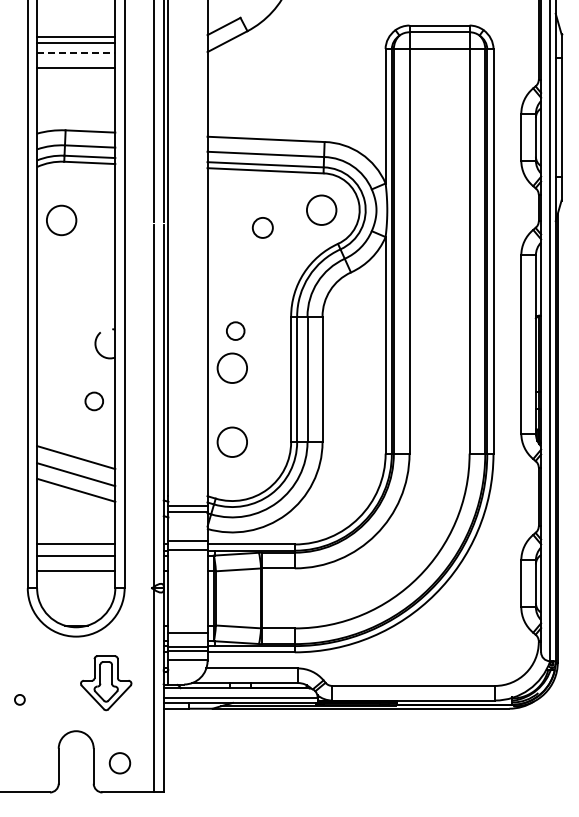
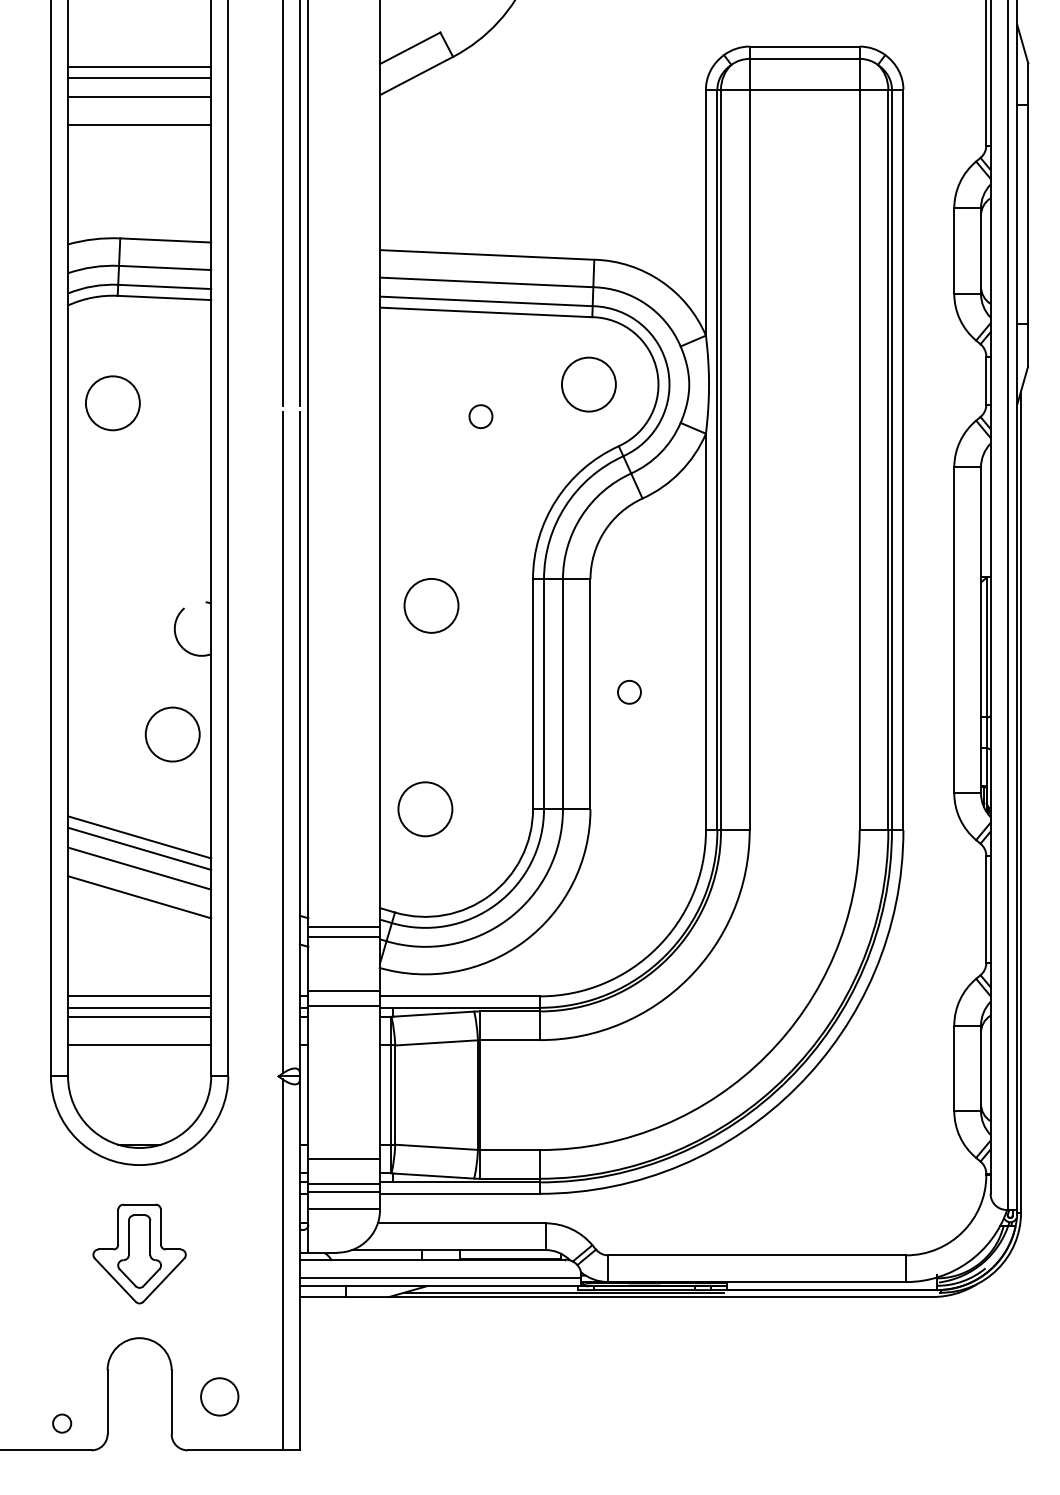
line: (76, 53) -> (140, 97), dashed -> solid
circle: (262, 227) -> (480, 416), size x0.62
circle: (235, 330) -> (431, 604), size x1.67
circle: (231, 367) -> (423, 672), removed
circle: (343, 378) -> (628, 692), added
circle: (94, 401) -> (173, 734), size x1.67
line: (76, 463) -> (140, 848), added
line: (76, 550) -> (140, 1007), added
part: (106, 683) -> (140, 1254), moved
circle: (19, 699) -> (61, 1422), moved

